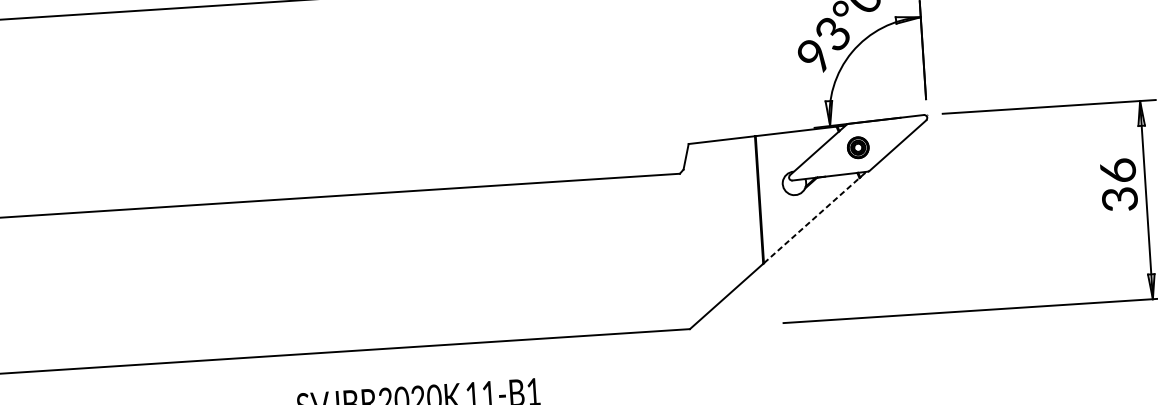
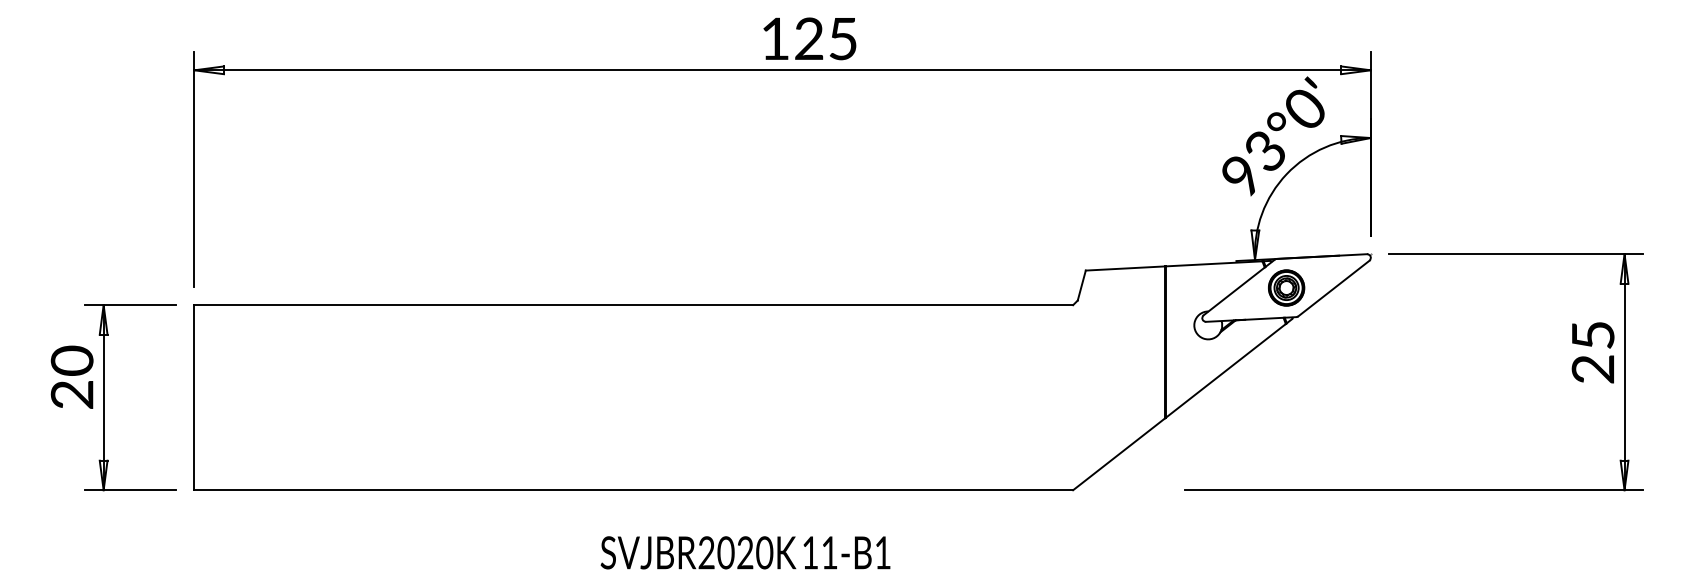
part: (858, 147) -> (1286, 287), size x1.43
text: (1119, 185) -> (1593, 352), 36 -> 25
line: (812, 220) -> (1226, 370), dashed -> solid

